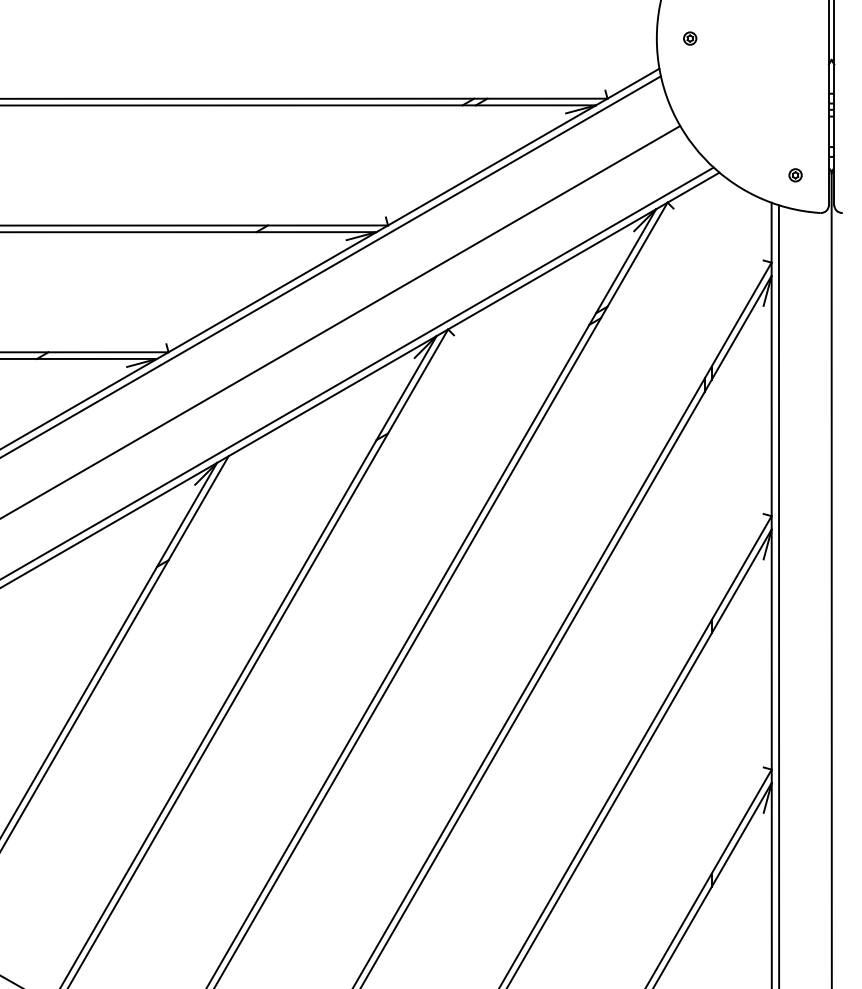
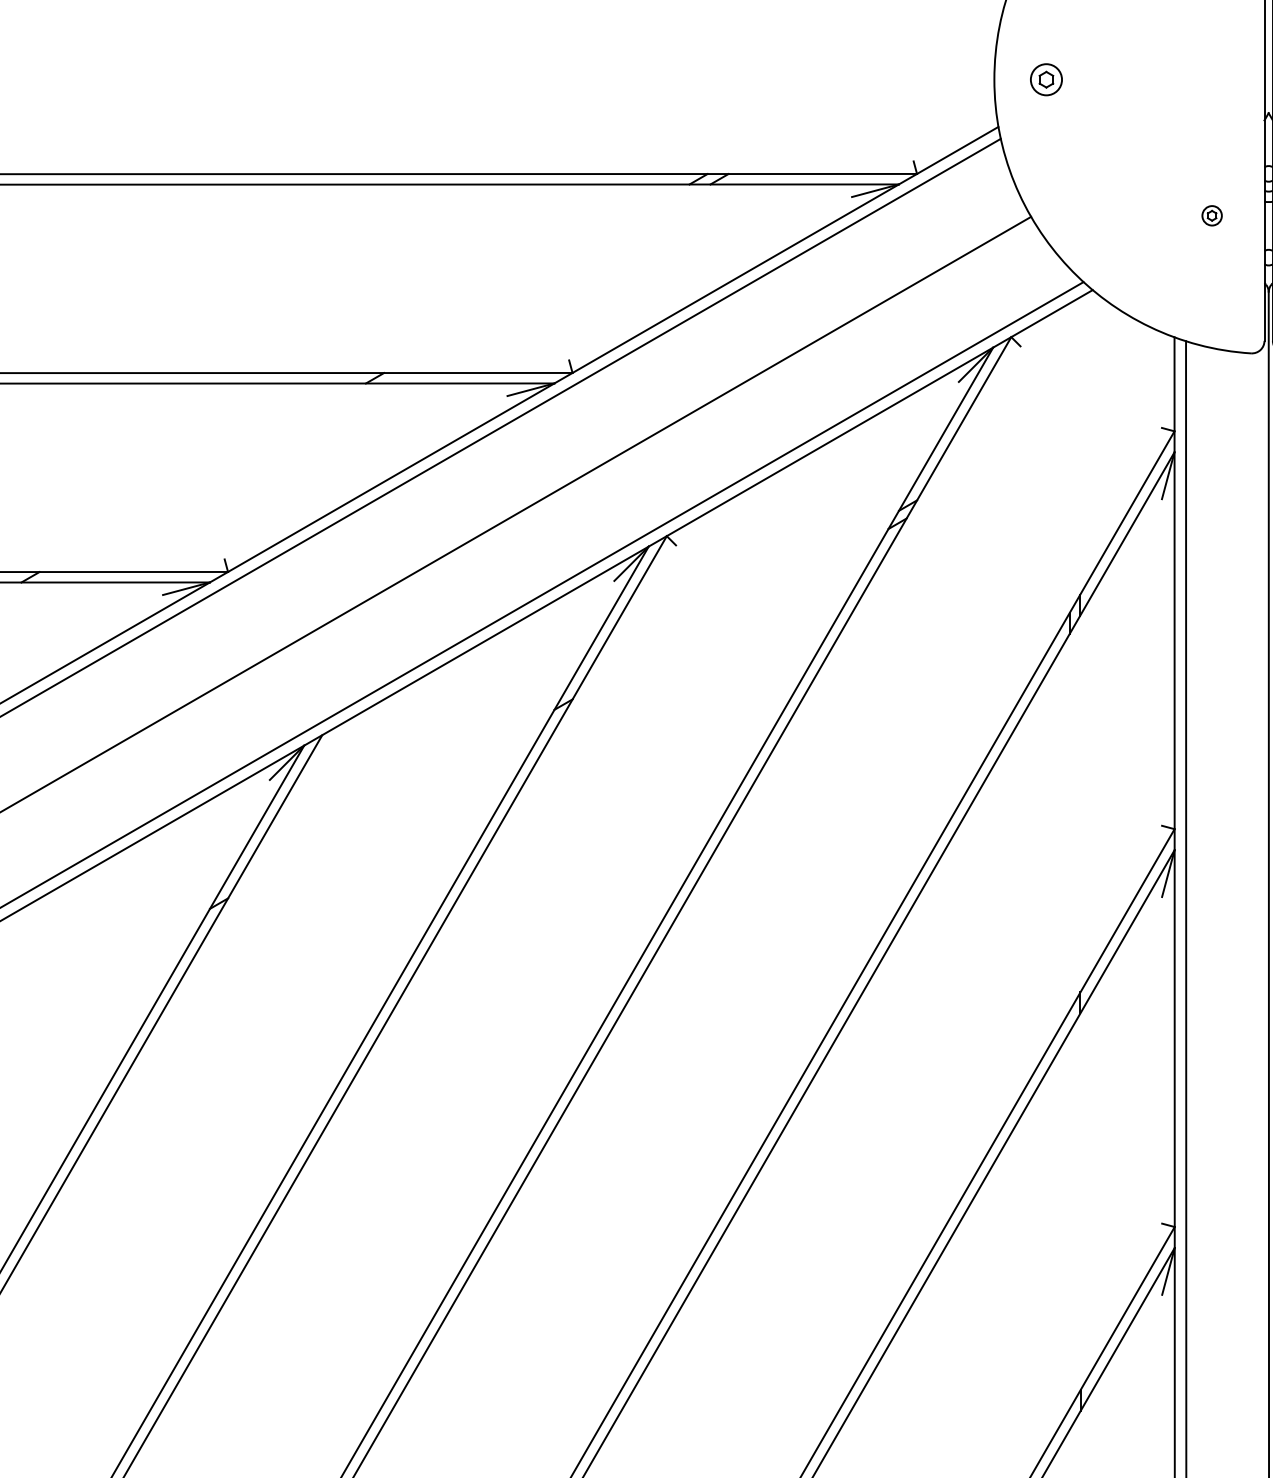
part: (690, 38) -> (1047, 79), size x1.6
part: (795, 175) -> (1212, 216), moved

